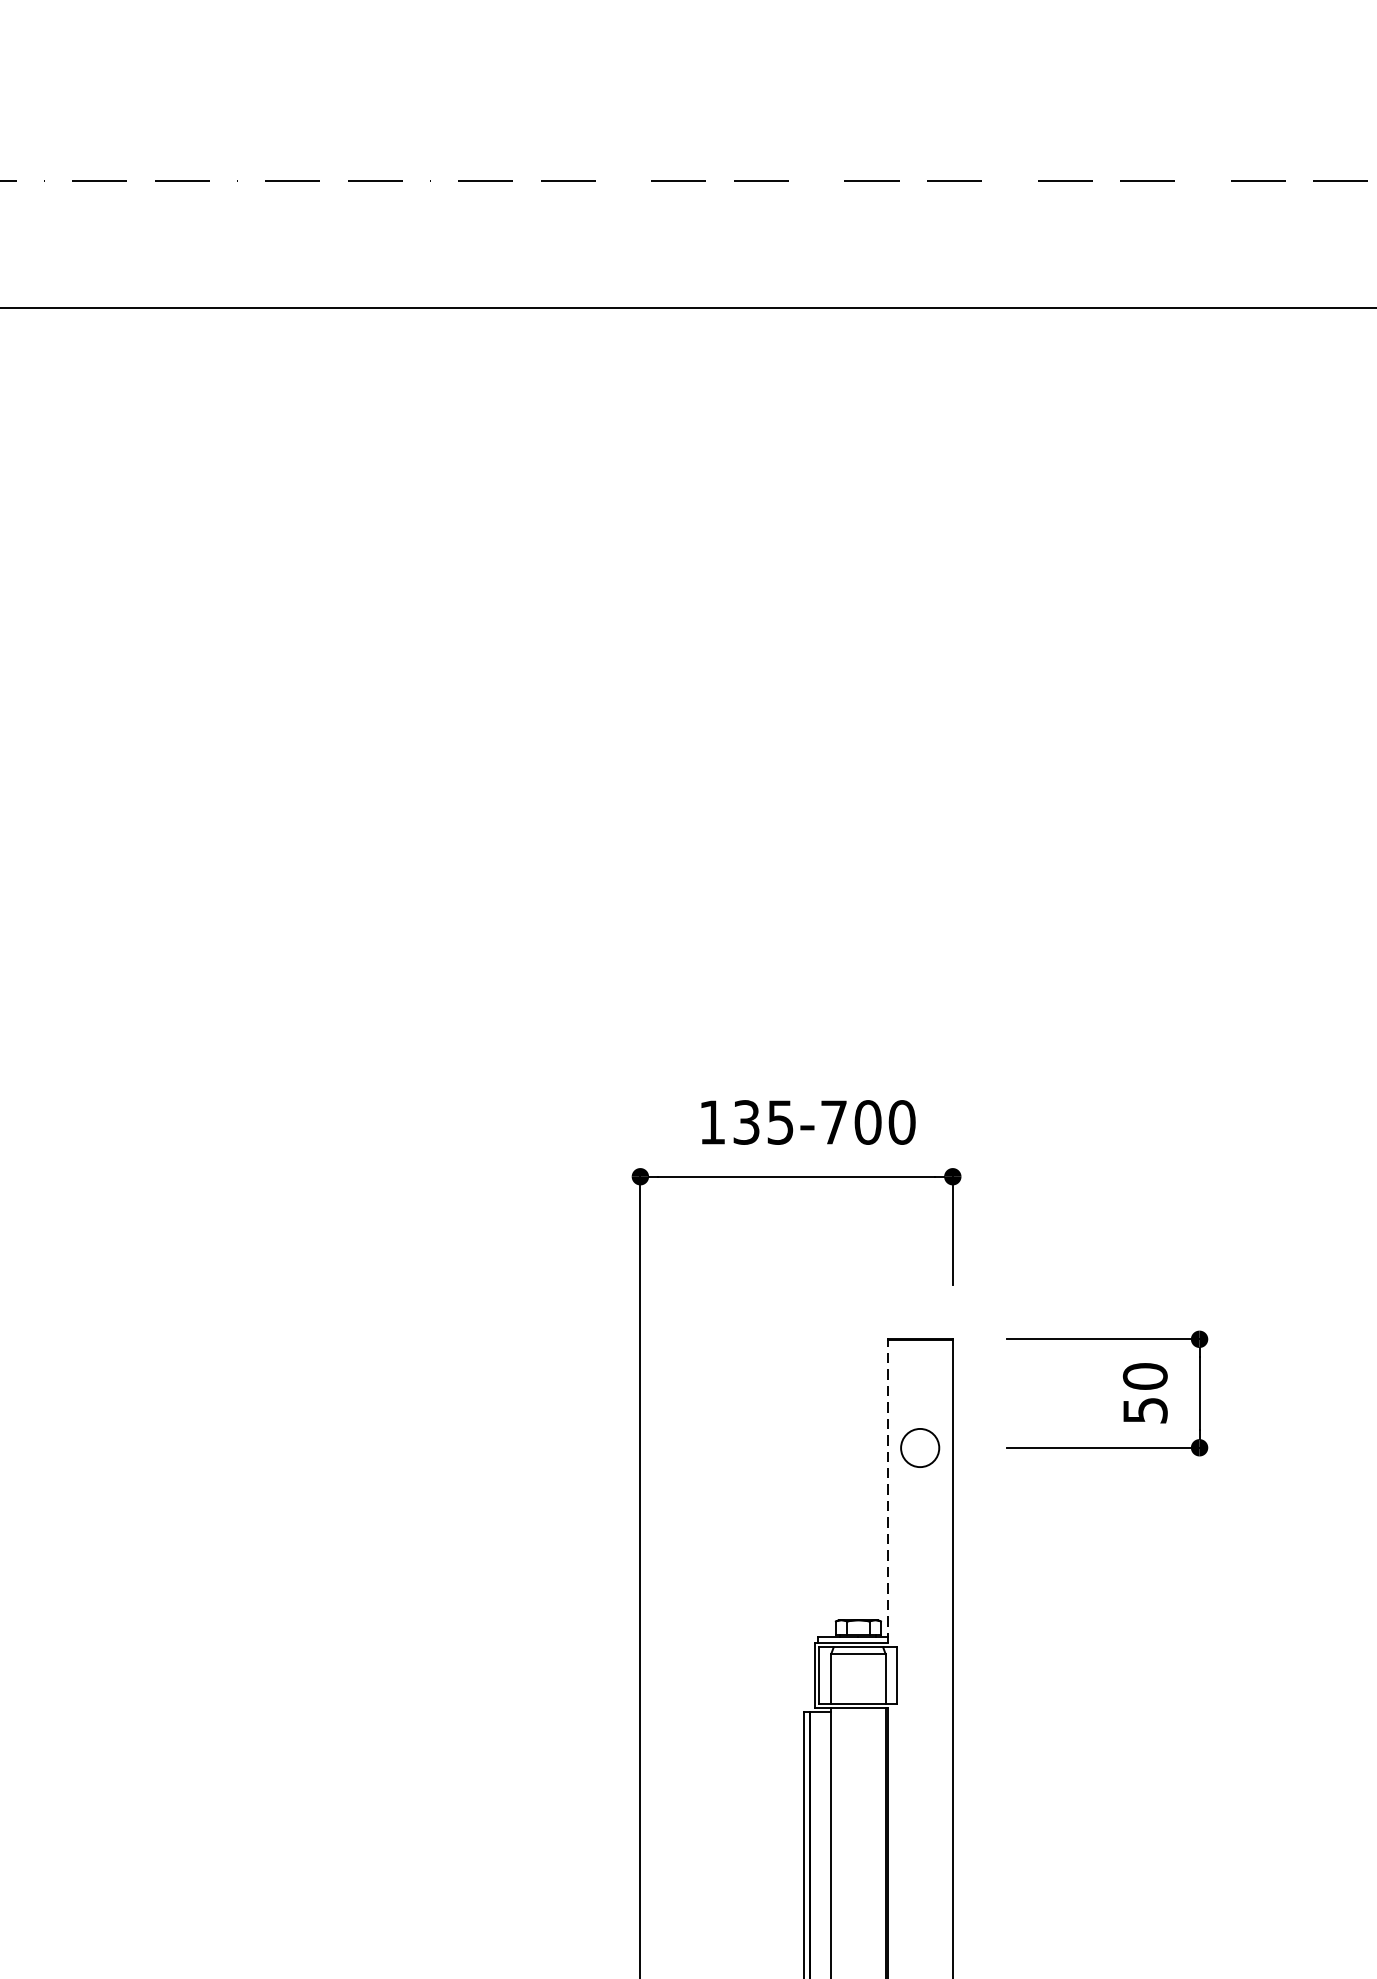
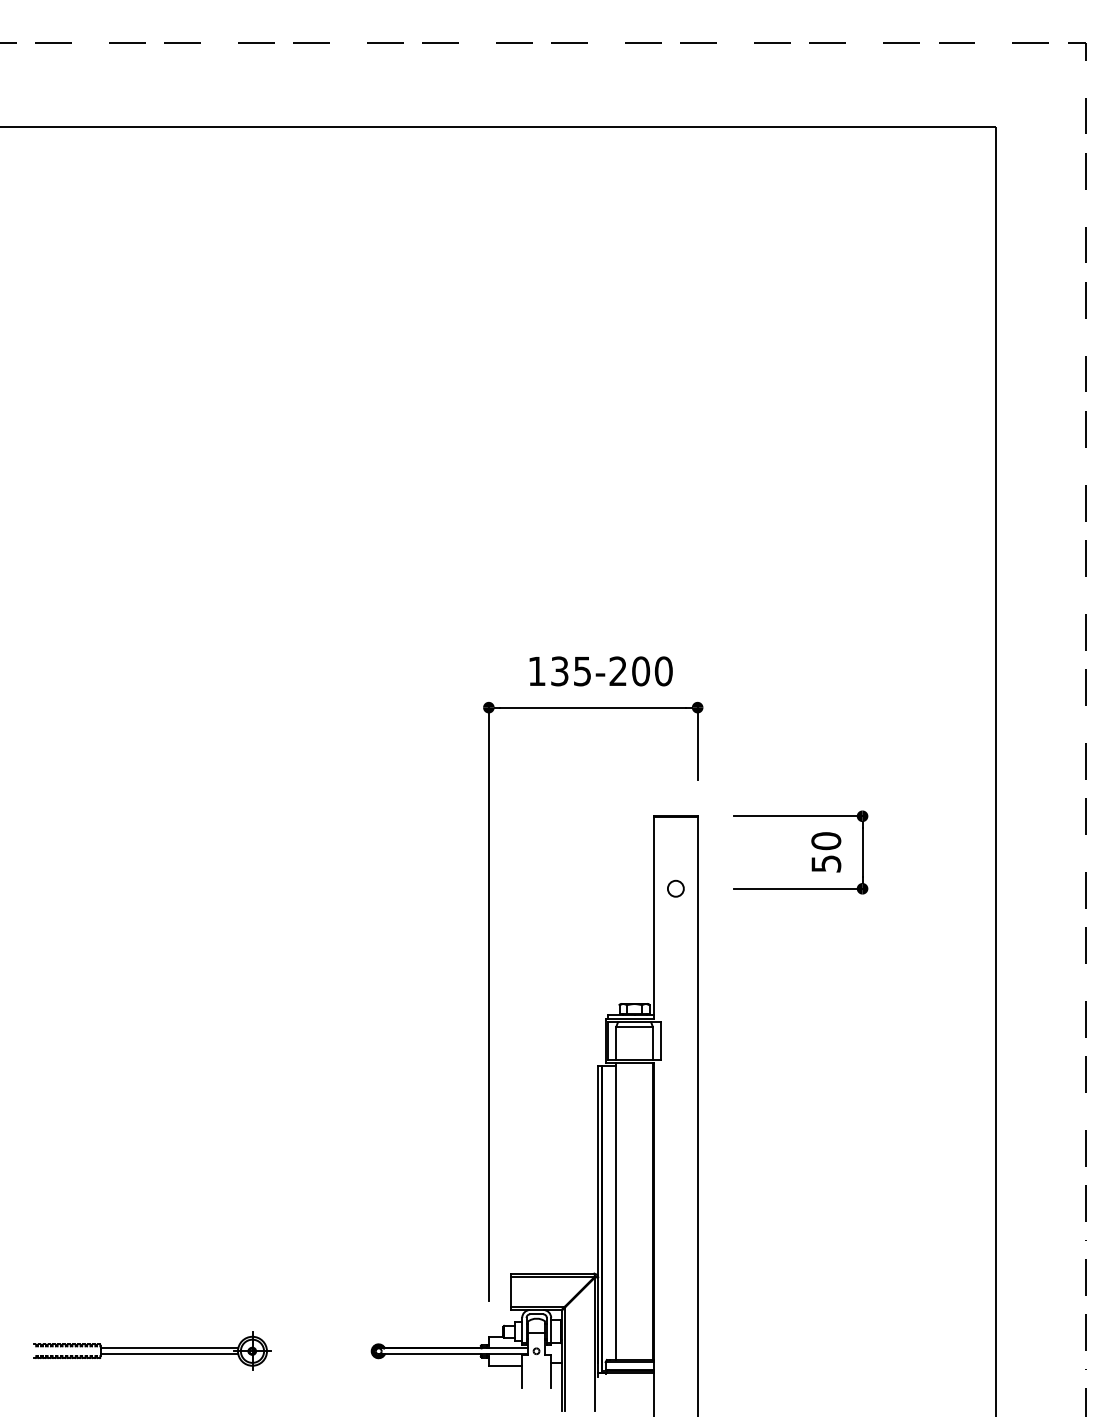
text: (832, 1121) -> (617, 670), 135-700 -> 135-200
circle: (919, 1447) -> (675, 888), size x0.62
line: (888, 1490) -> (654, 917), dashed -> solid

